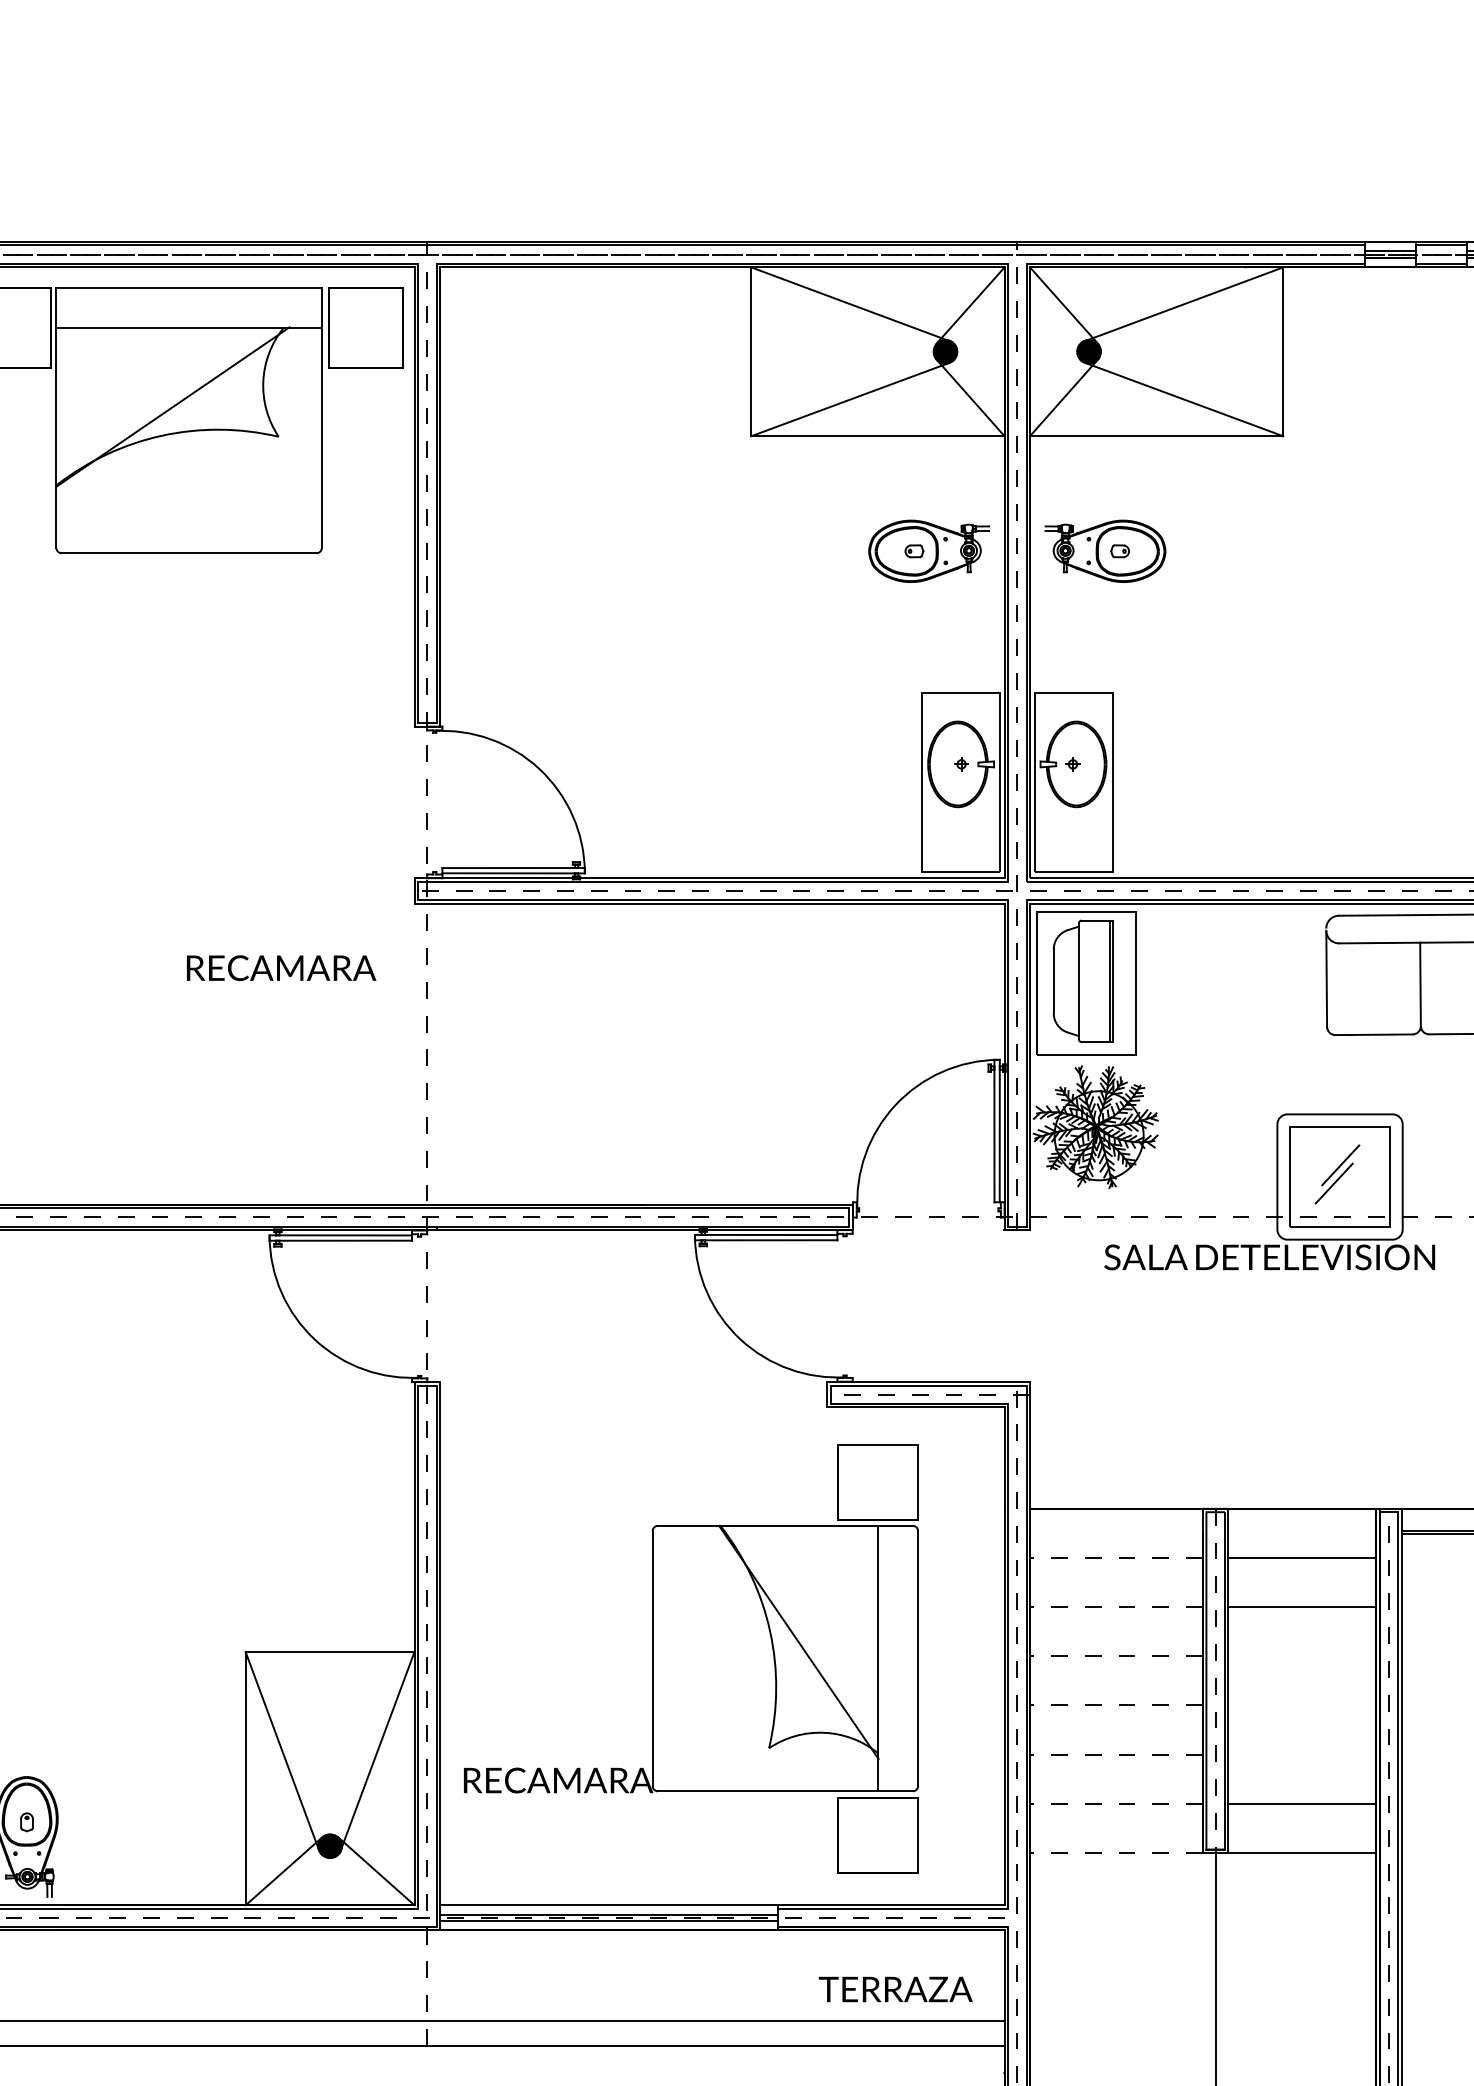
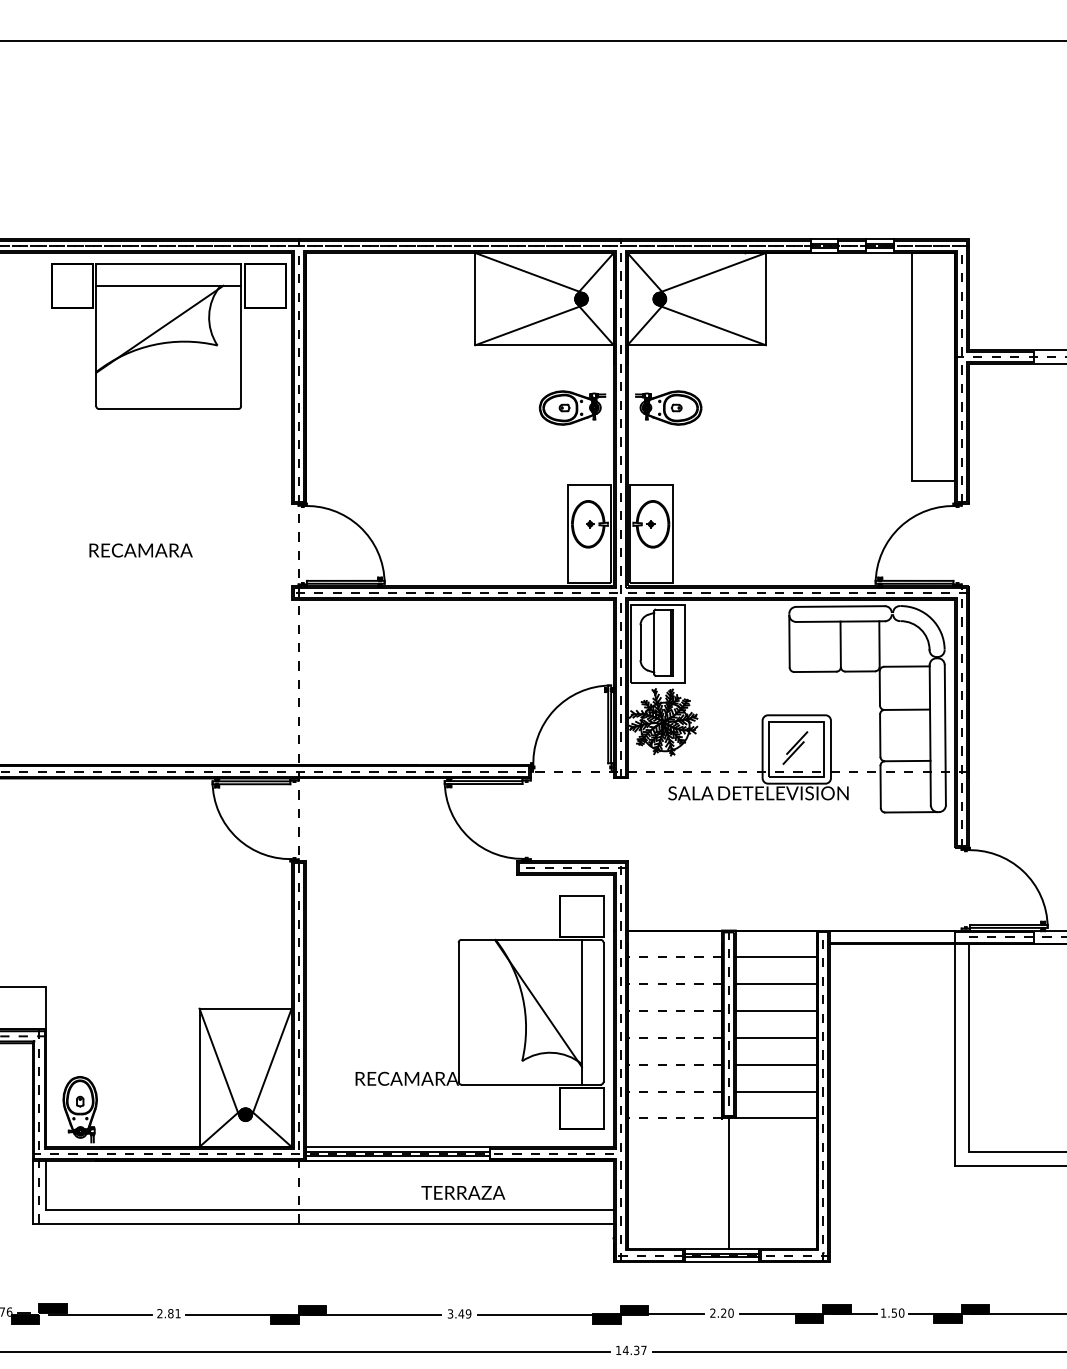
text: (280, 968) -> (140, 550), moved
line: (1301, 1657) -> (775, 1011), added
part: (690, 1658) -> (479, 1012), moved
line: (1301, 1704) -> (775, 1037), added
line: (1302, 1754) -> (776, 1064), added
text: (896, 1988) -> (463, 1192), moved

